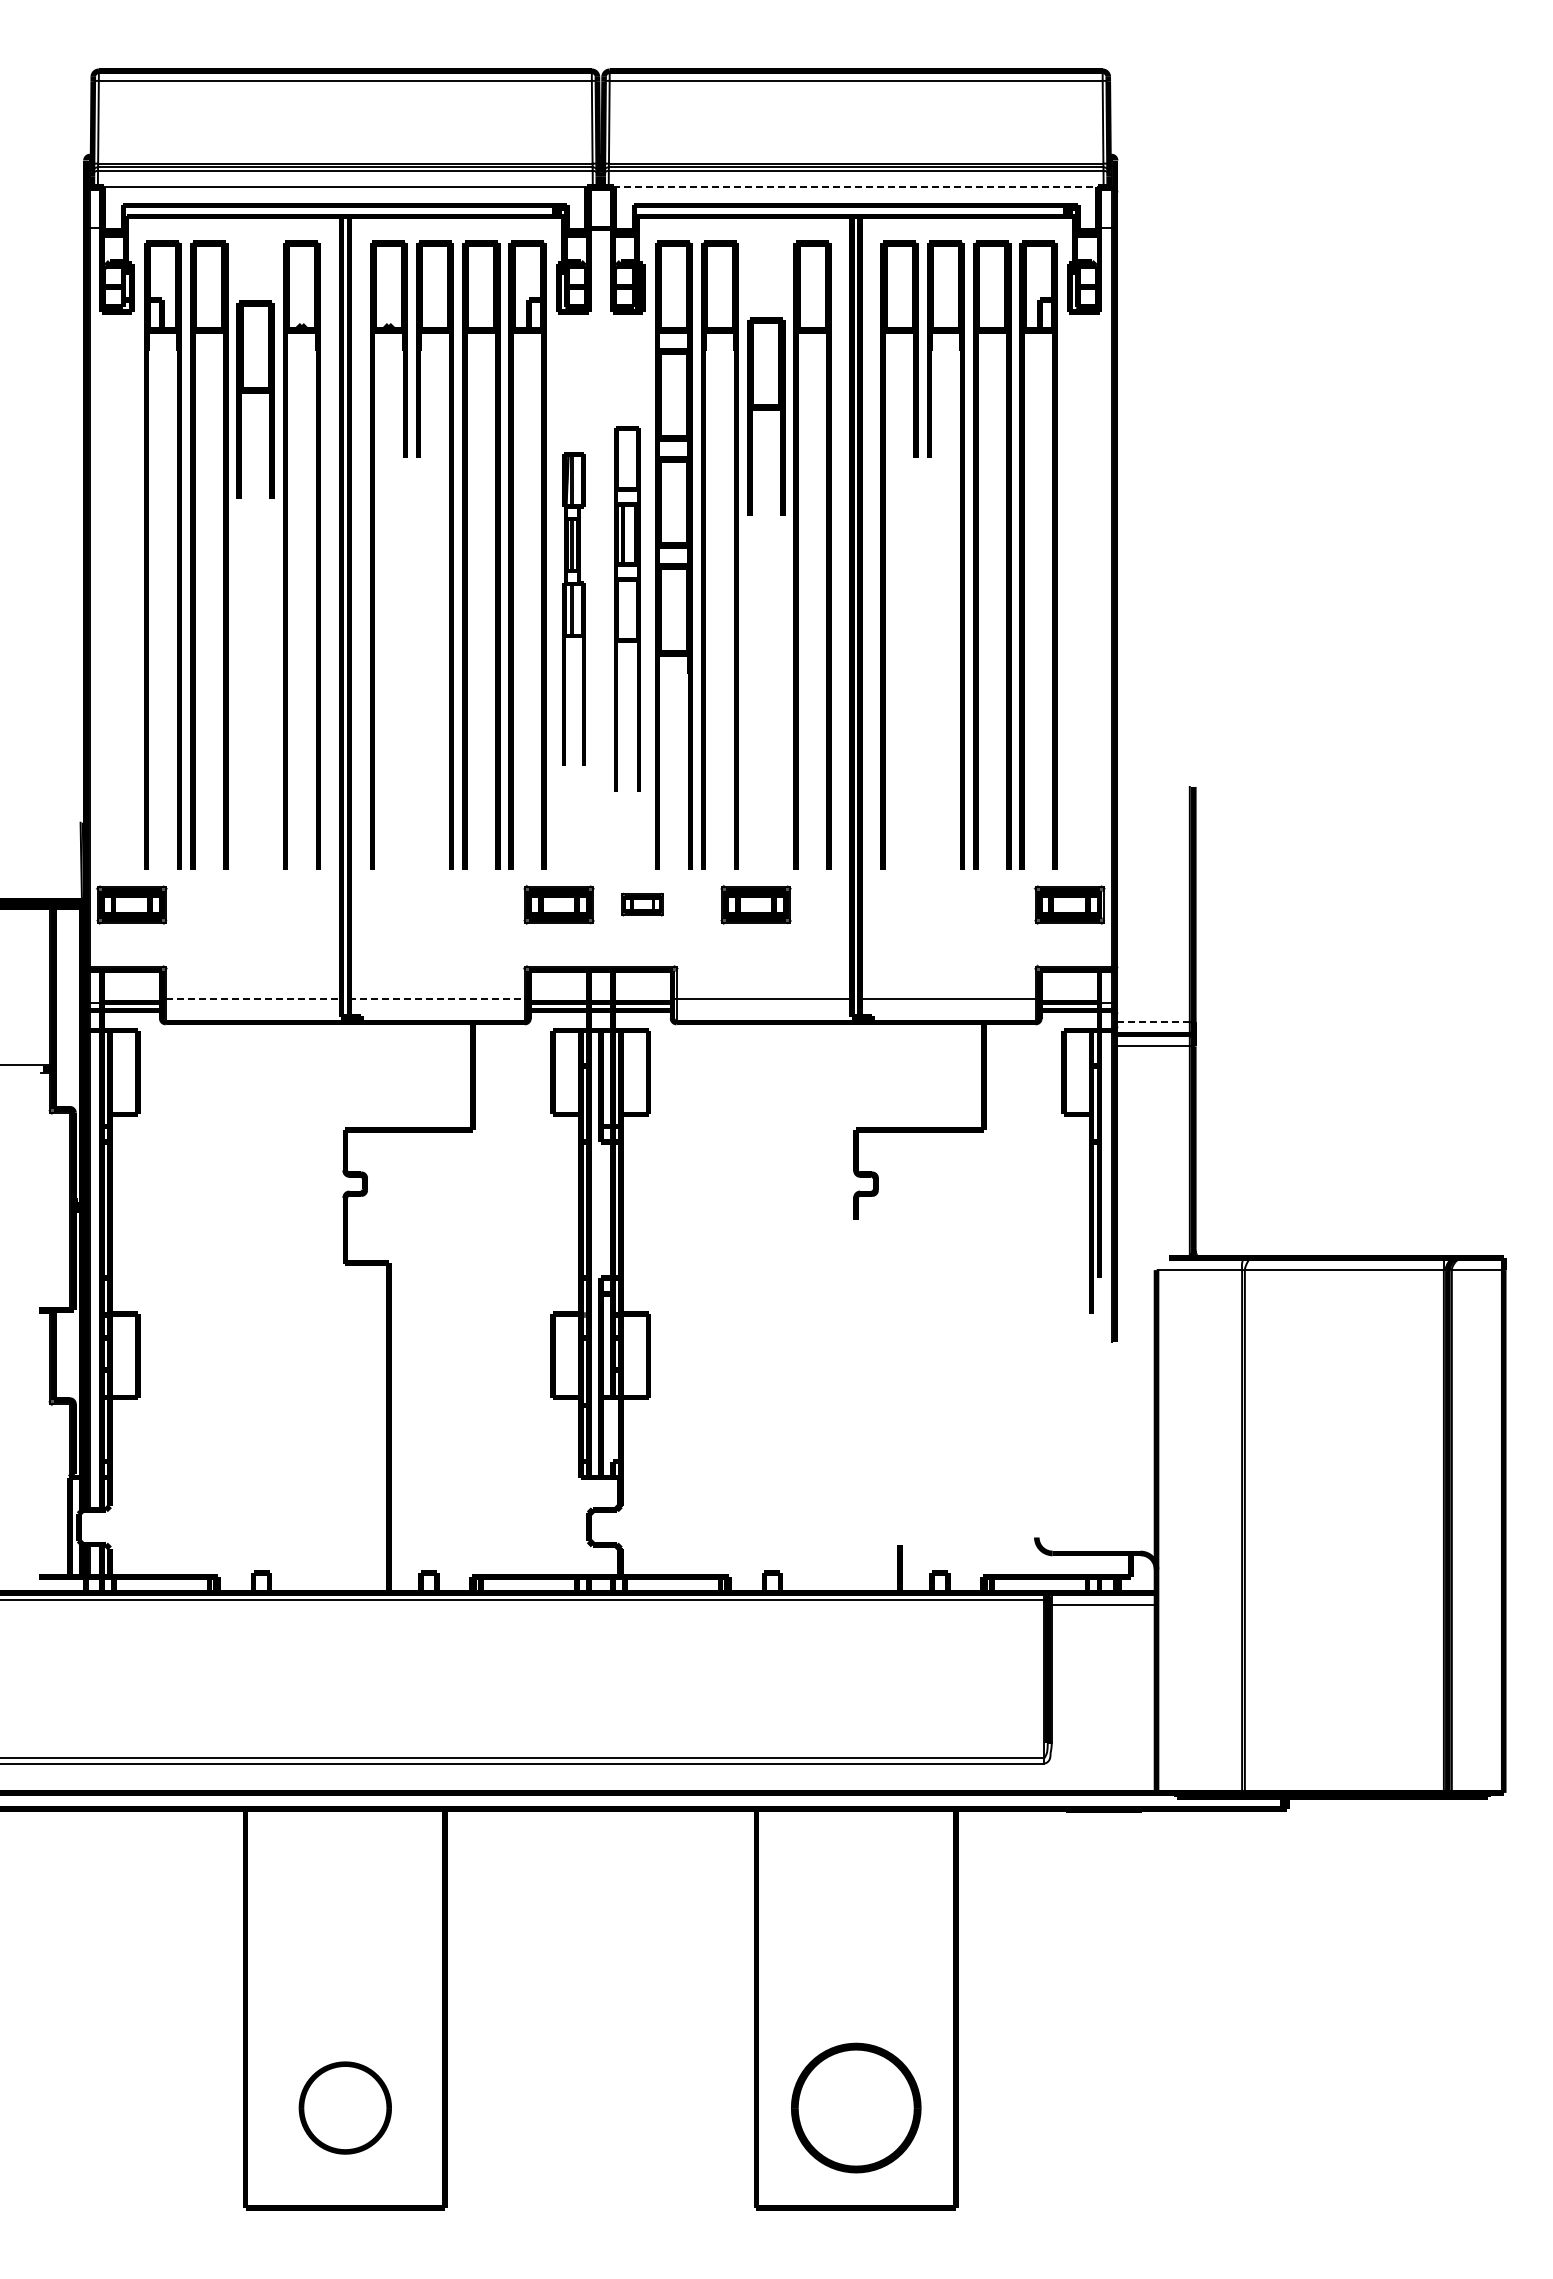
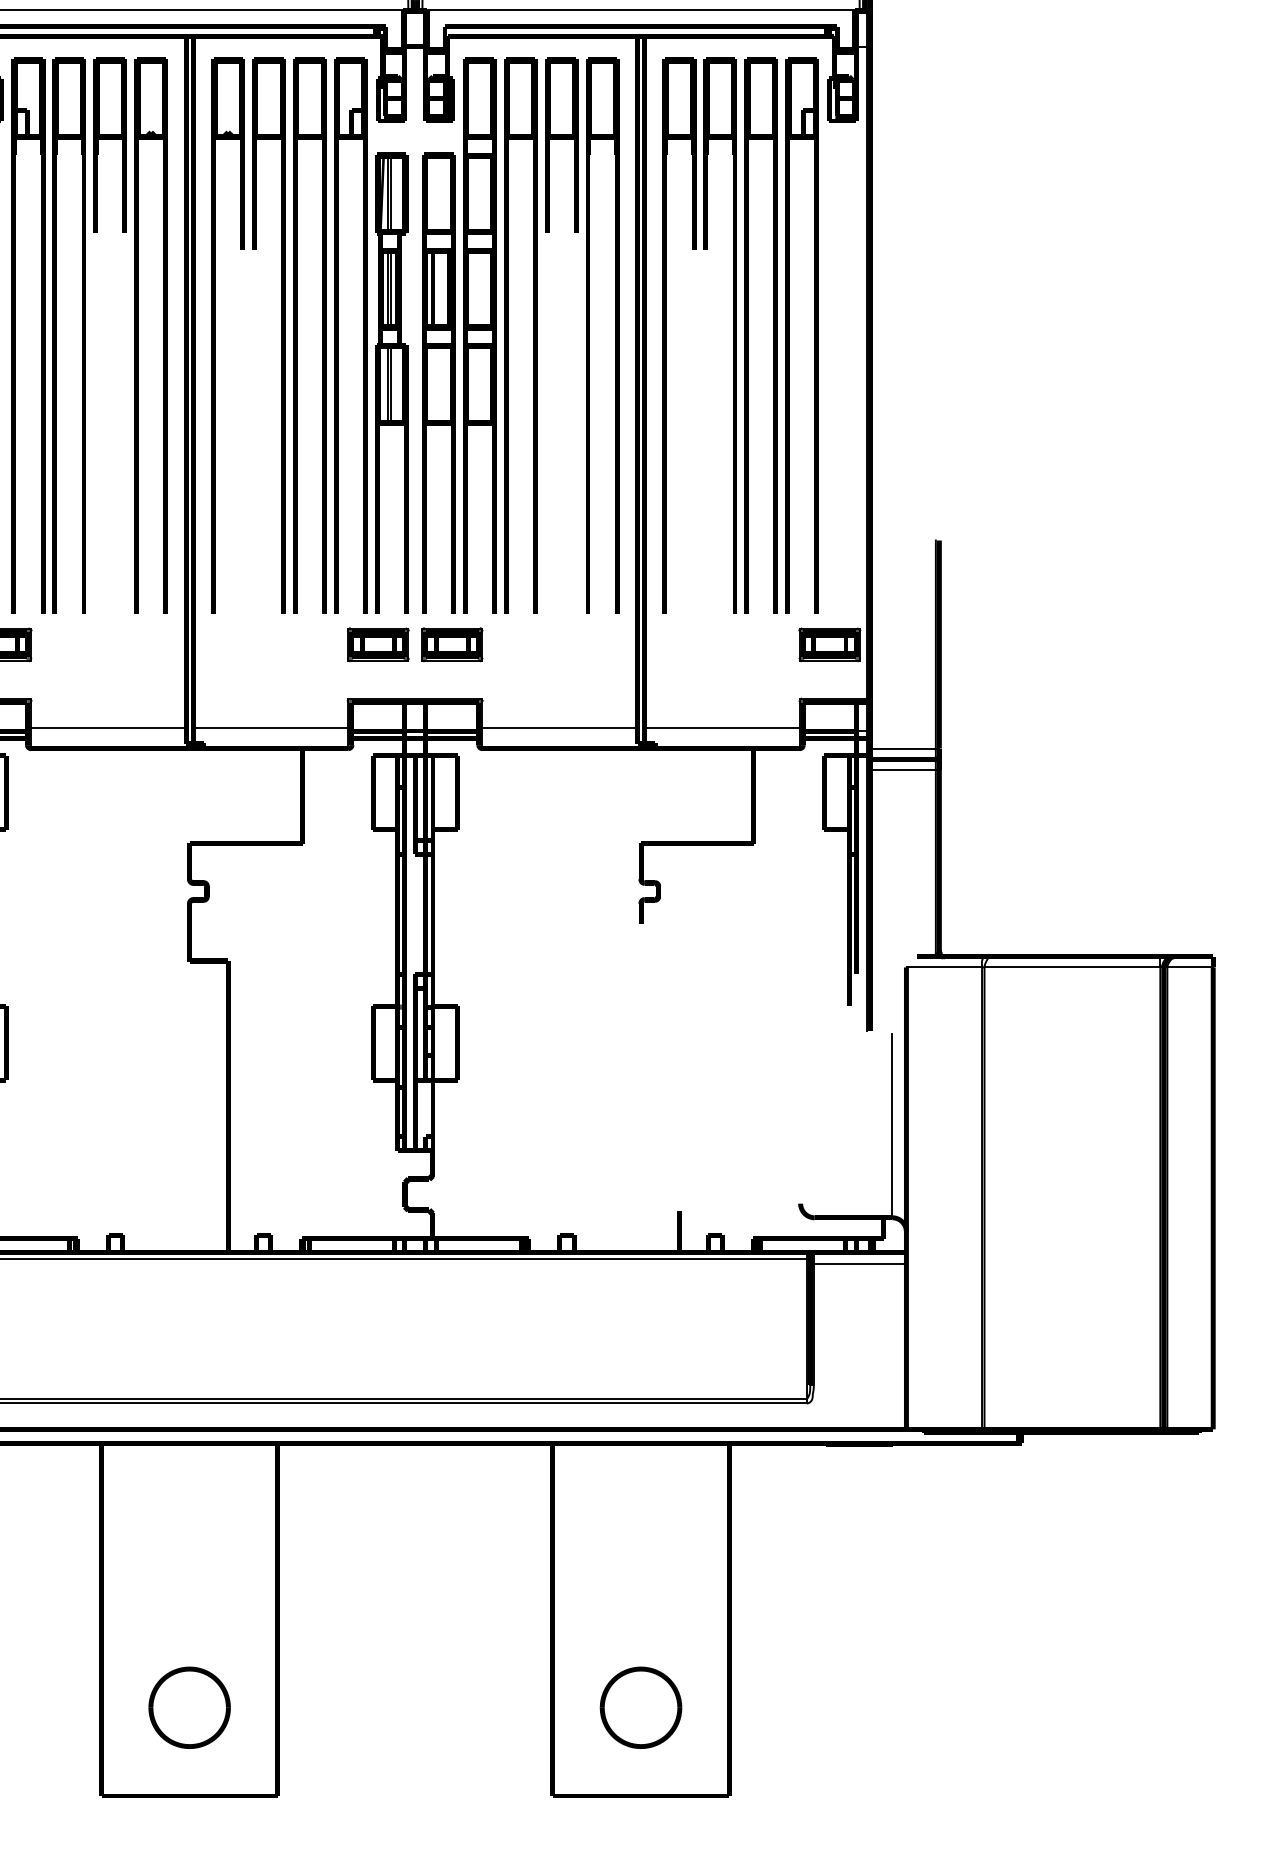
line: (855, 186) -> (640, 9), dashed -> solid
part: (255, 399) -> (110, 145), moved
part: (766, 416) -> (561, 145), moved
part: (573, 608) -> (391, 382), size x1.67
part: (627, 608) -> (438, 382), size x1.43
part: (642, 904) -> (452, 644), size x1.67
part: (755, 904) -> (552, 644), removed
line: (253, 998) -> (108, 727), dashed -> solid
line: (437, 998) -> (271, 727), dashed -> solid
line: (1152, 1022) -> (902, 748), dashed -> solid
line: (1140, 1449) -> (892, 1125), added
part: (855, 2107) -> (640, 1707), size x0.71

